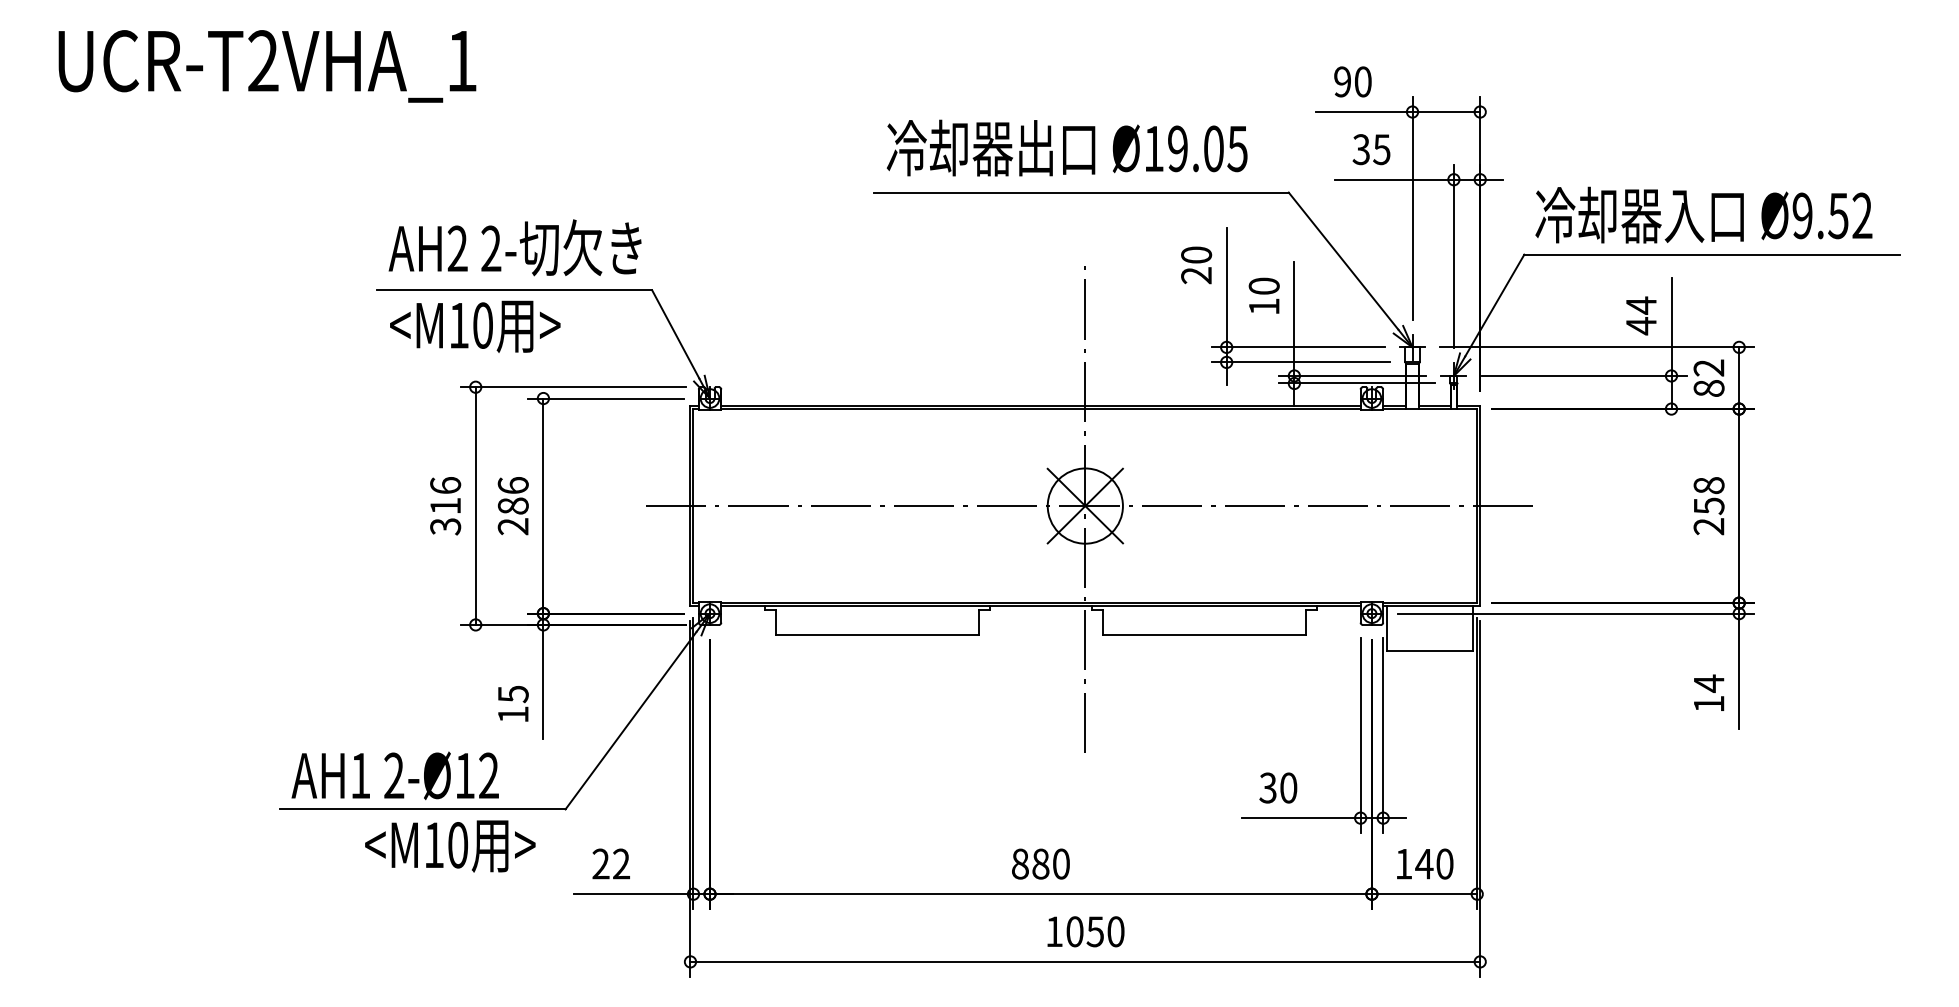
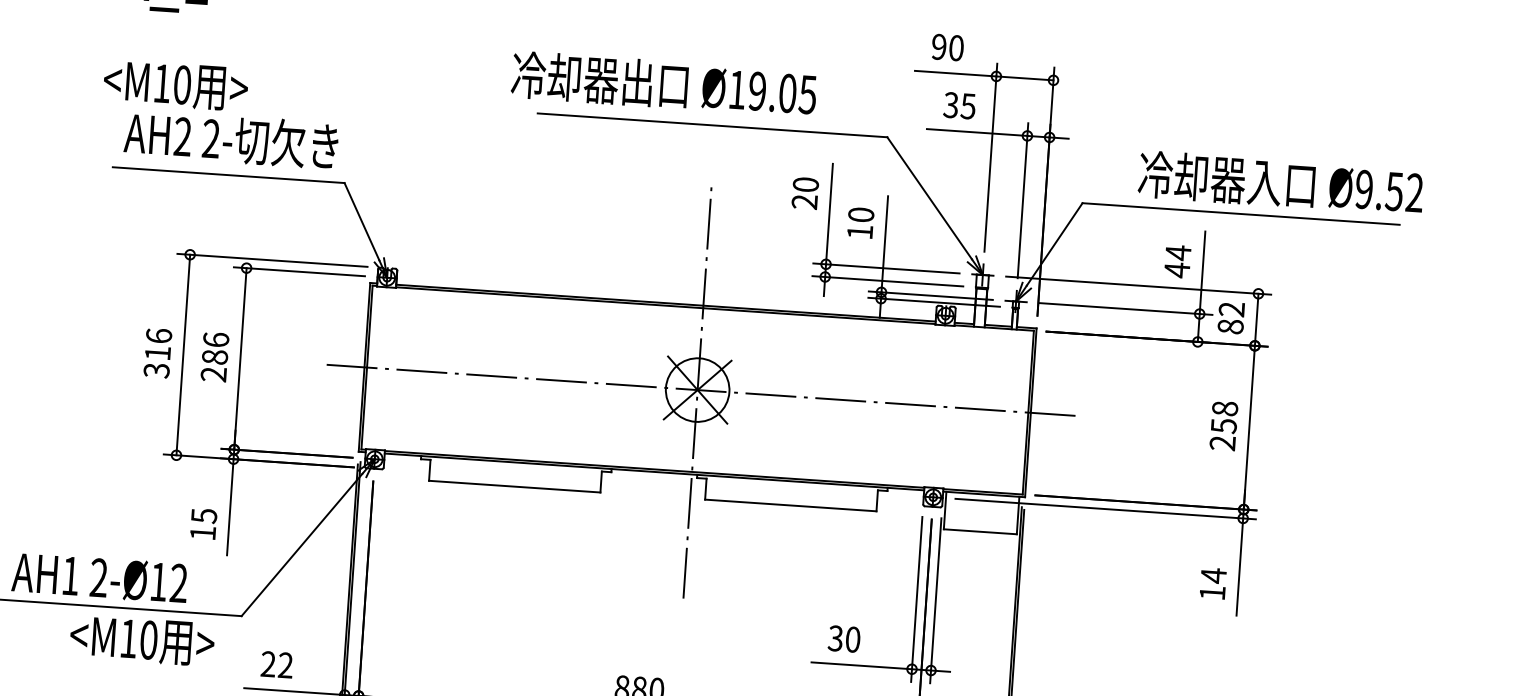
text: (1066, 147) -> (663, 83), moved
text: (1703, 214) -> (1280, 182), moved
text: (475, 326) -> (176, 85), moved

